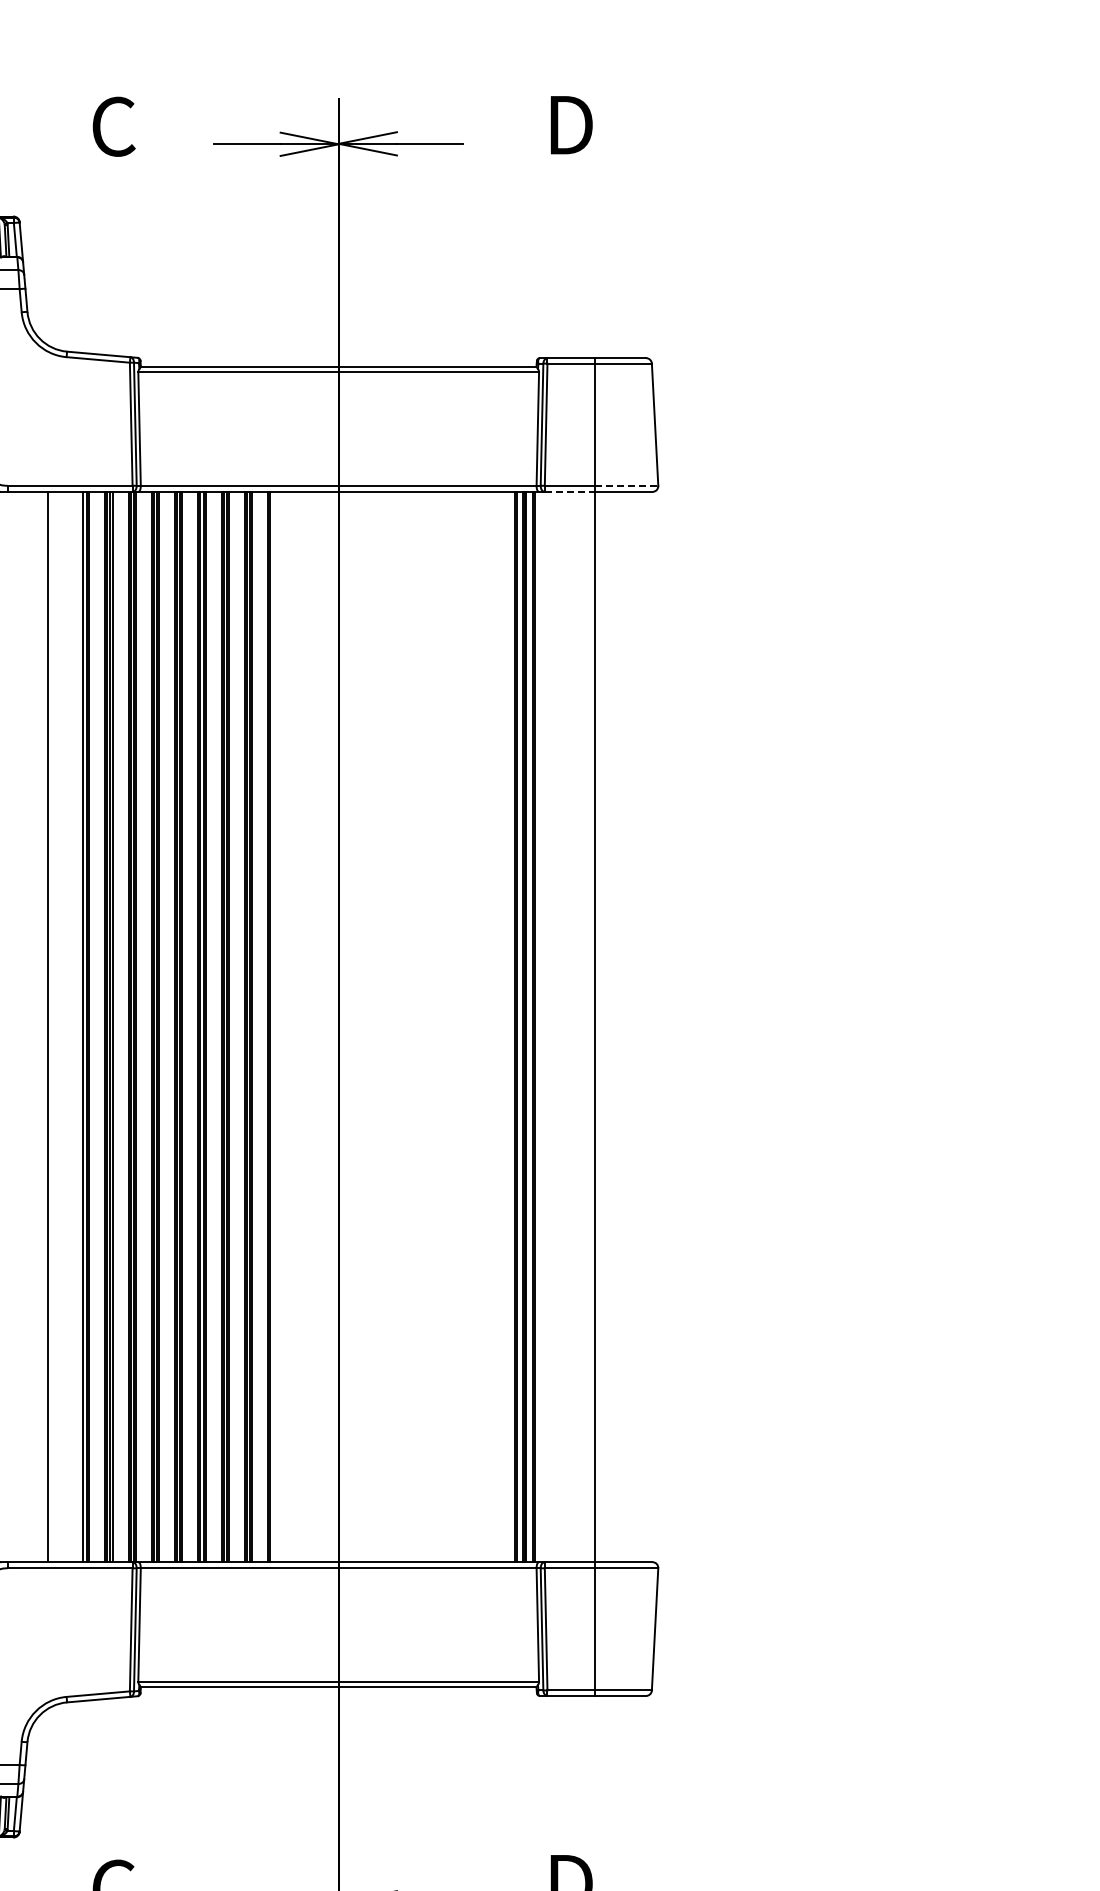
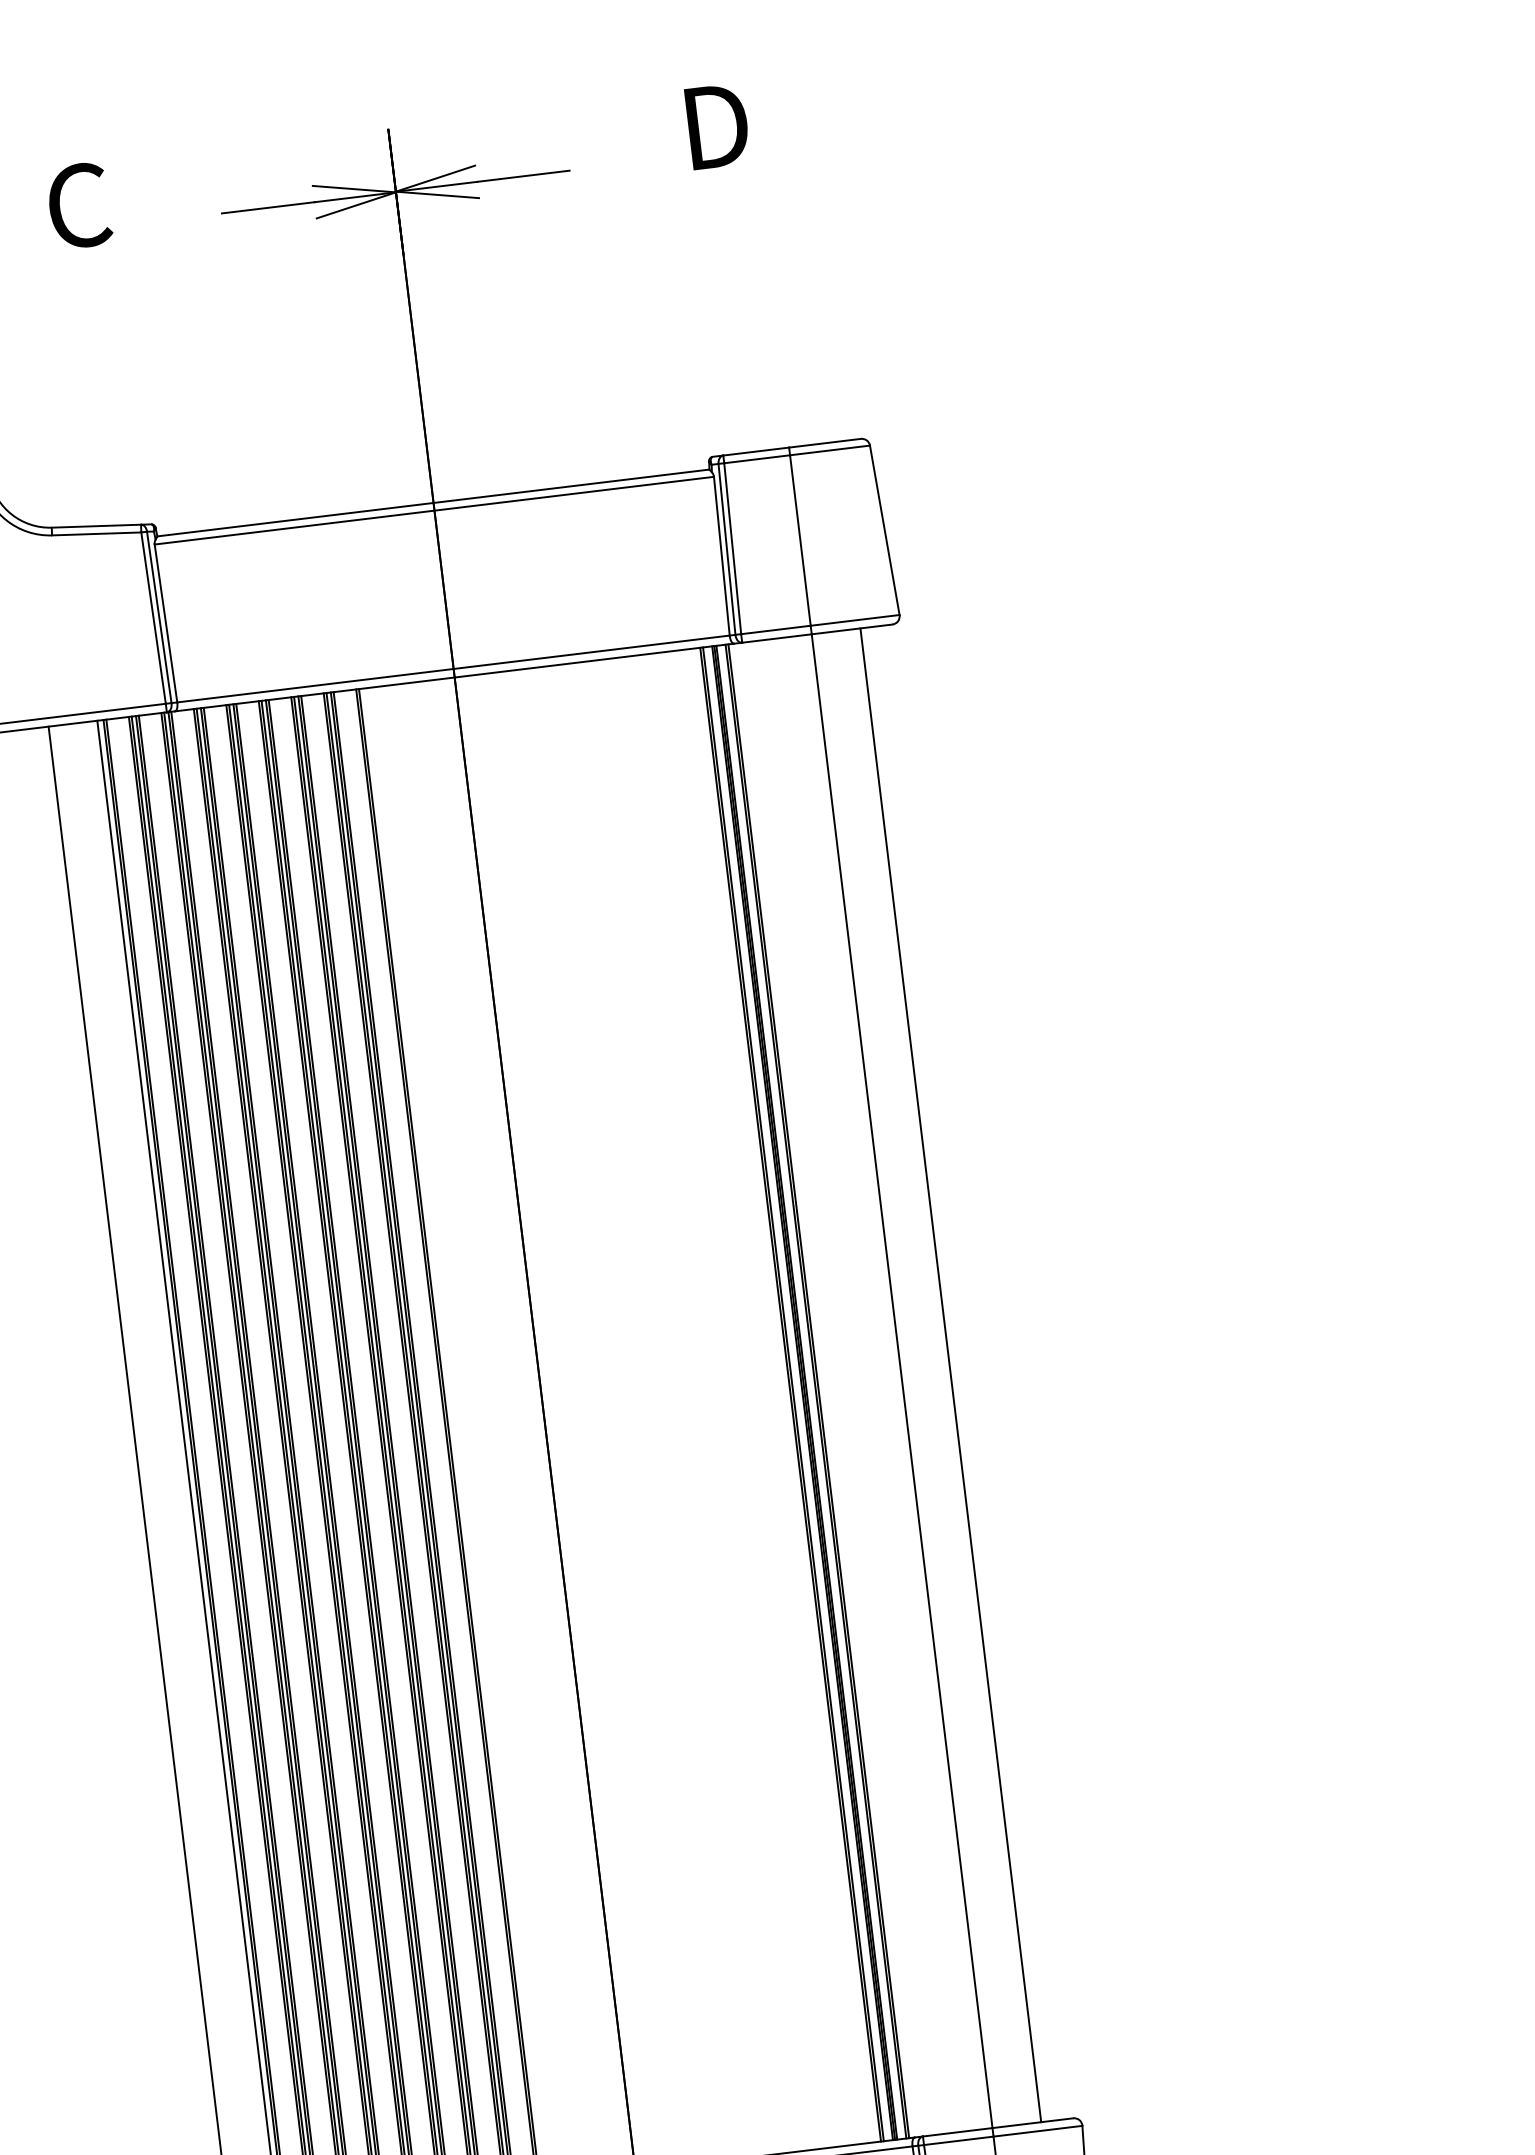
line: (626, 485) -> (855, 619), dashed -> solid
line: (569, 491) -> (776, 637), dashed -> solid
line: (629, 1026) -> (950, 1374), added

